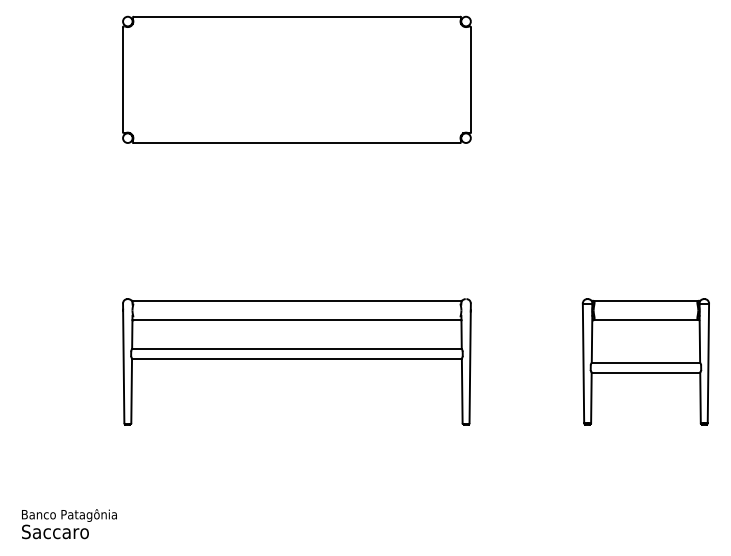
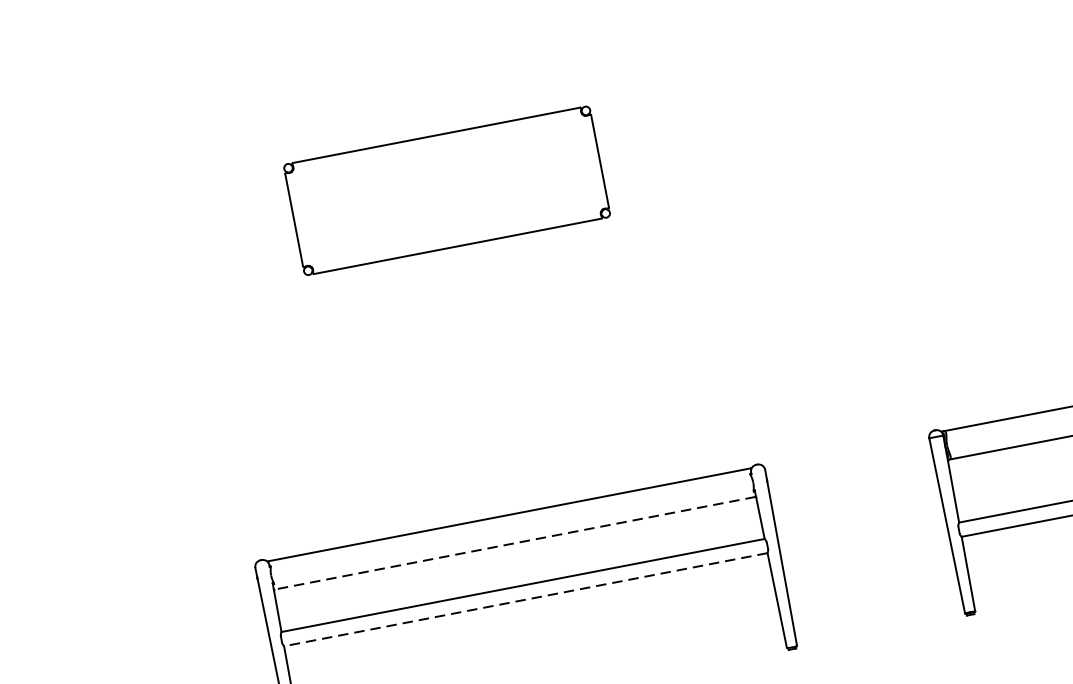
part: (296, 79) -> (446, 190), size x0.6
line: (296, 320) -> (514, 543), solid -> dashed
line: (296, 358) -> (525, 599), solid -> dashed

